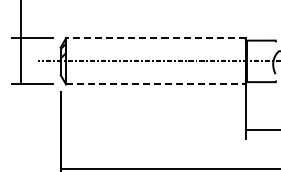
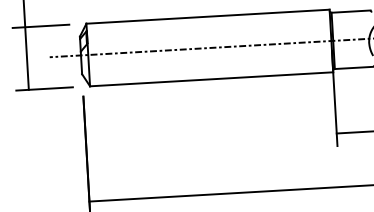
line: (155, 38) -> (207, 17), dashed -> solid
line: (155, 84) -> (211, 79), dashed -> solid

